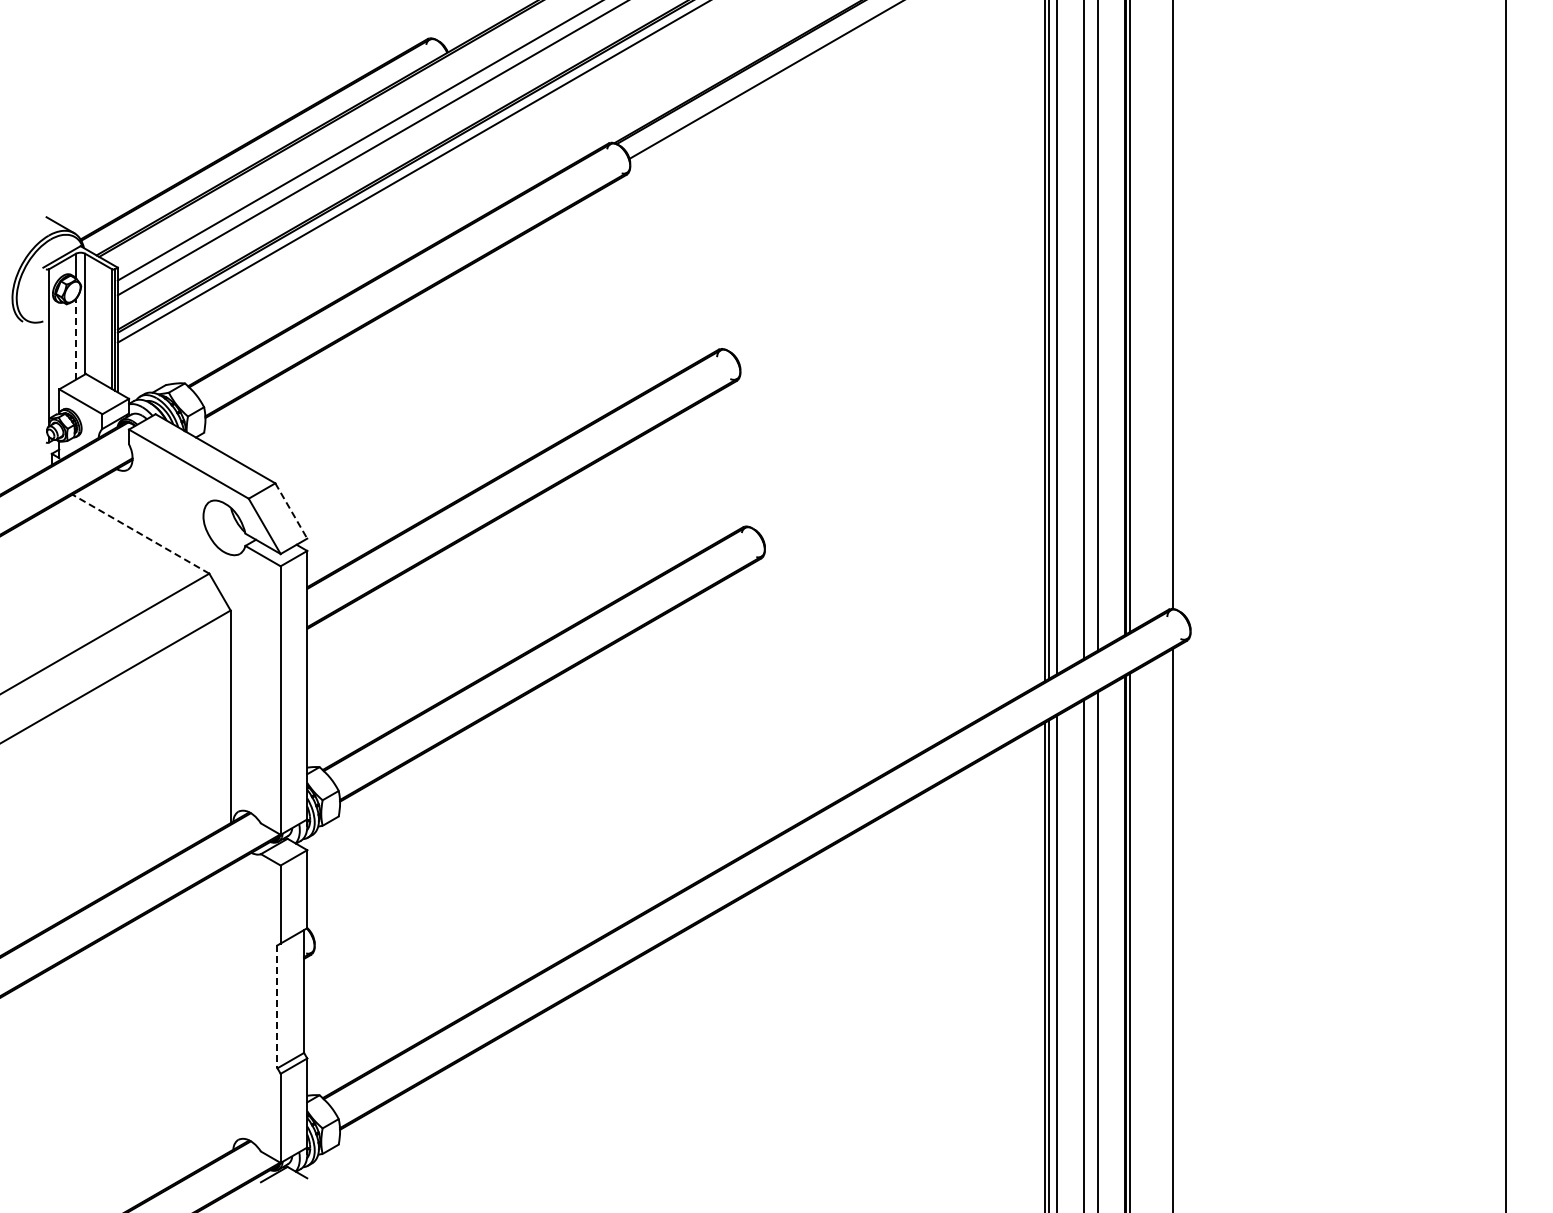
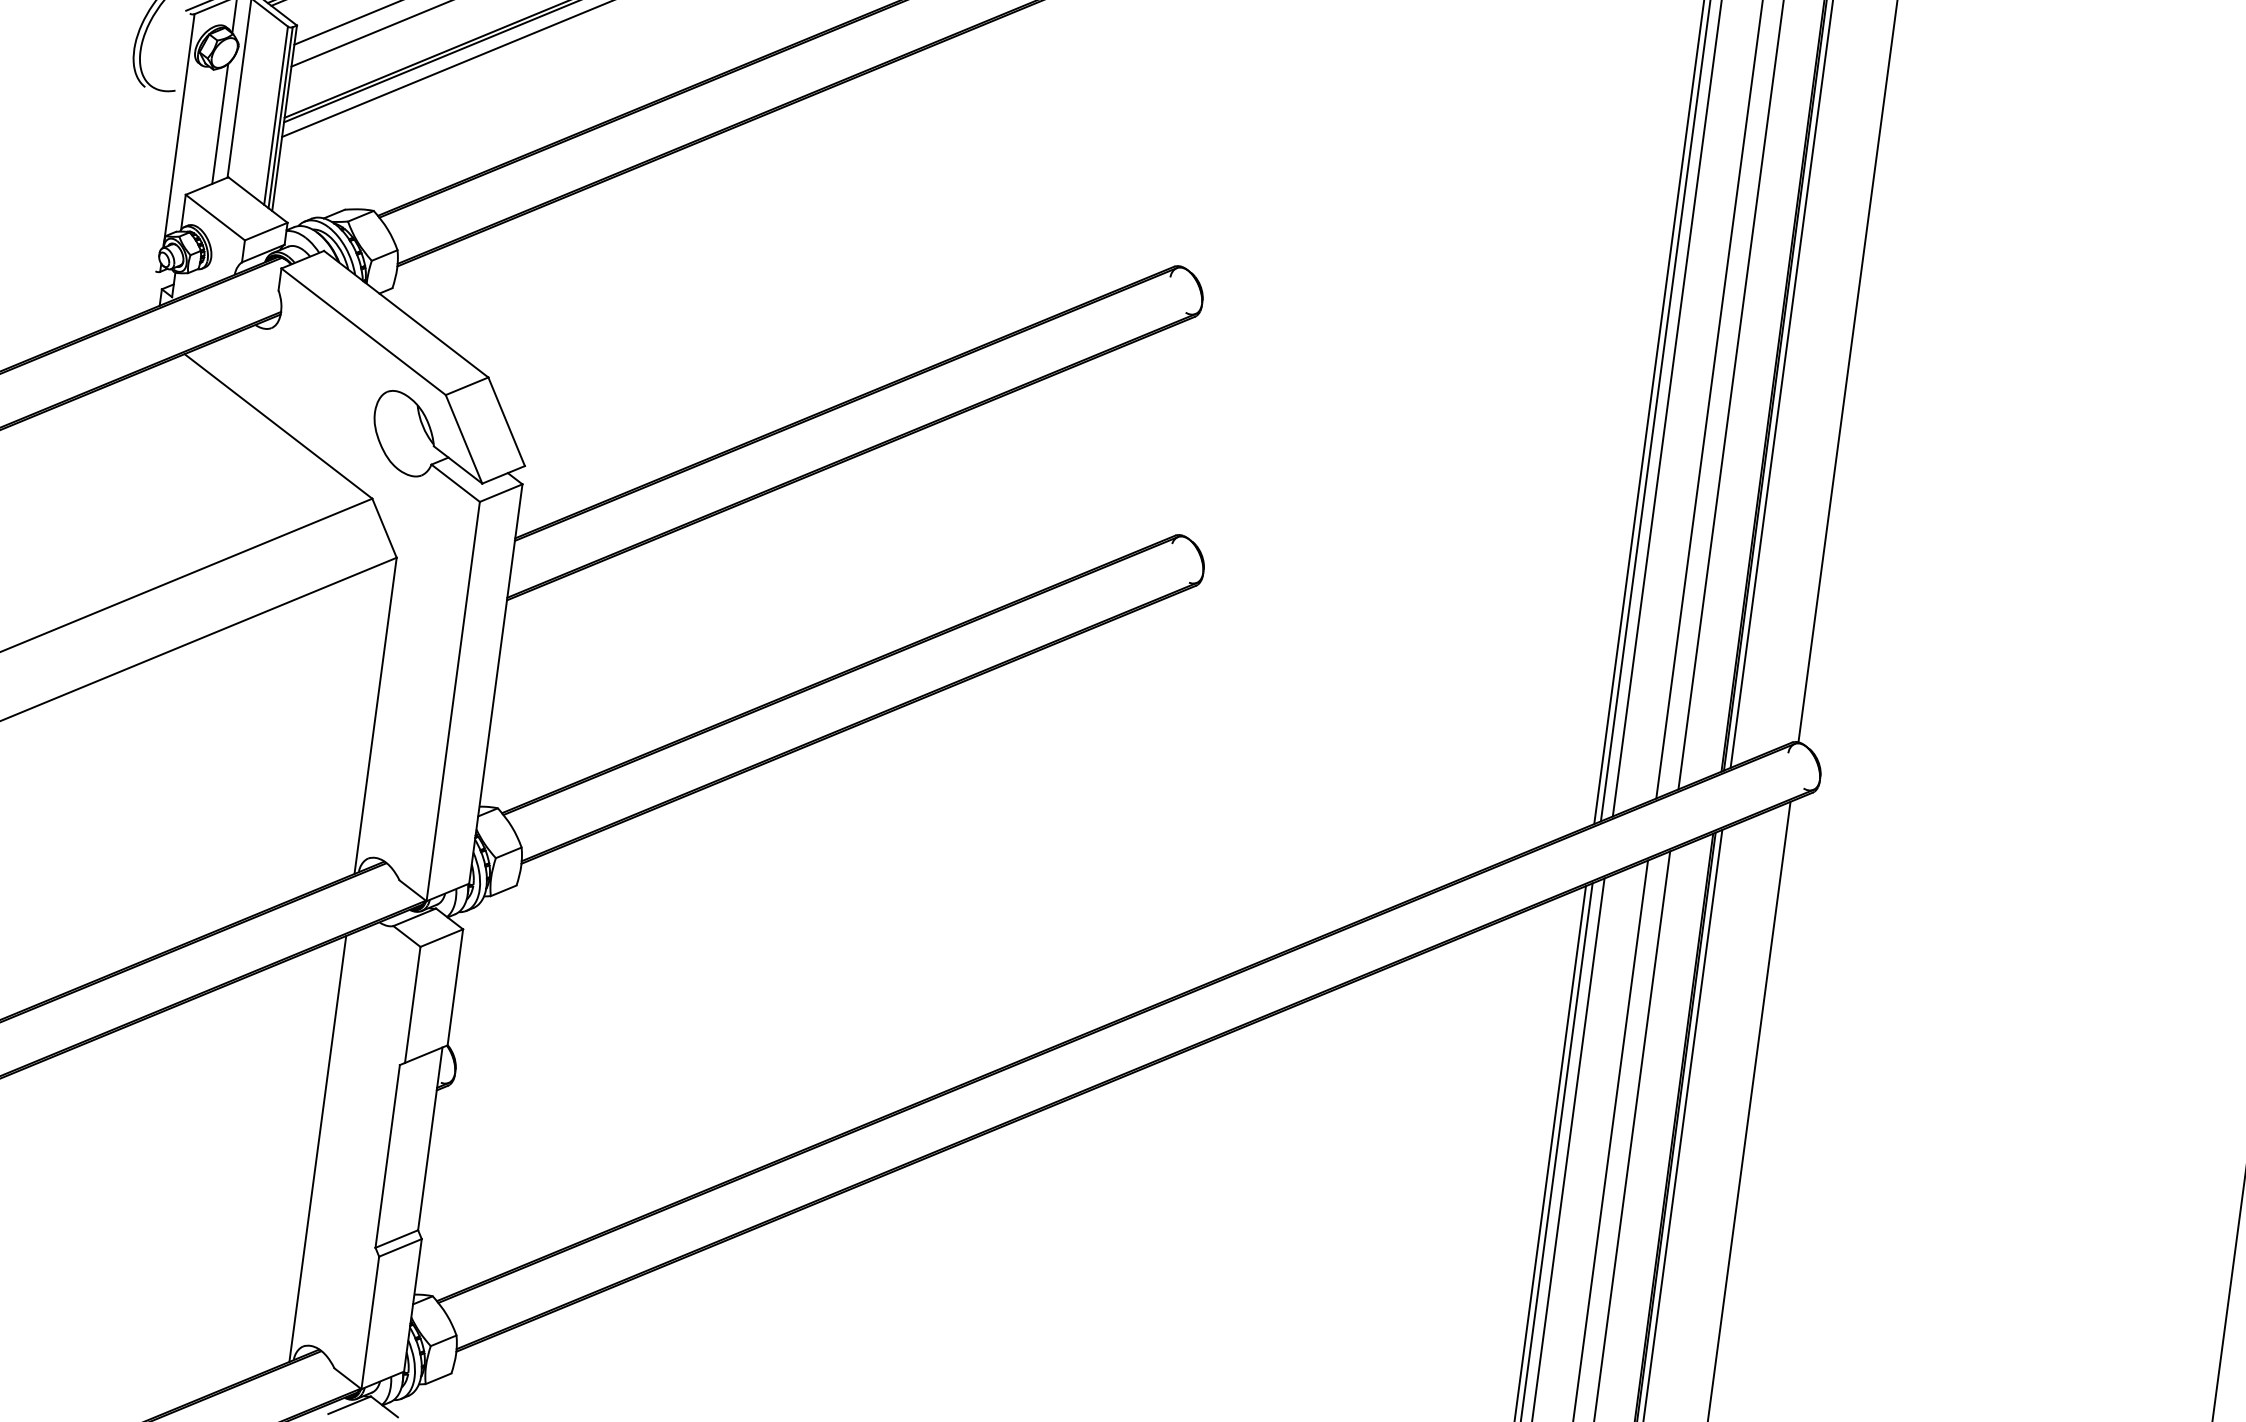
line: (75, 339) -> (219, 123), dashed -> solid
line: (291, 511) -> (506, 422), dashed -> solid
line: (140, 534) -> (277, 426), dashed -> solid
line: (230, 1007) -> (317, 1148), added
line: (277, 1007) -> (387, 1157), dashed -> solid

